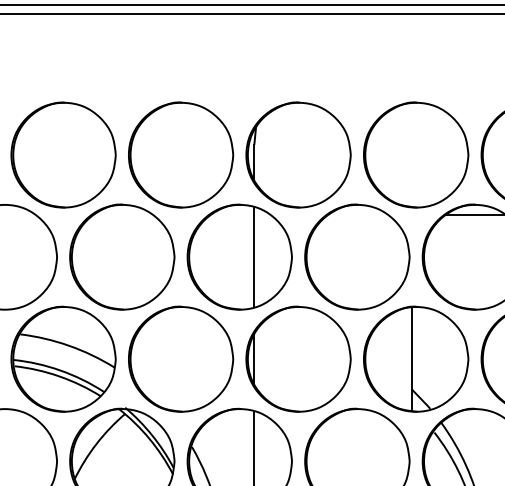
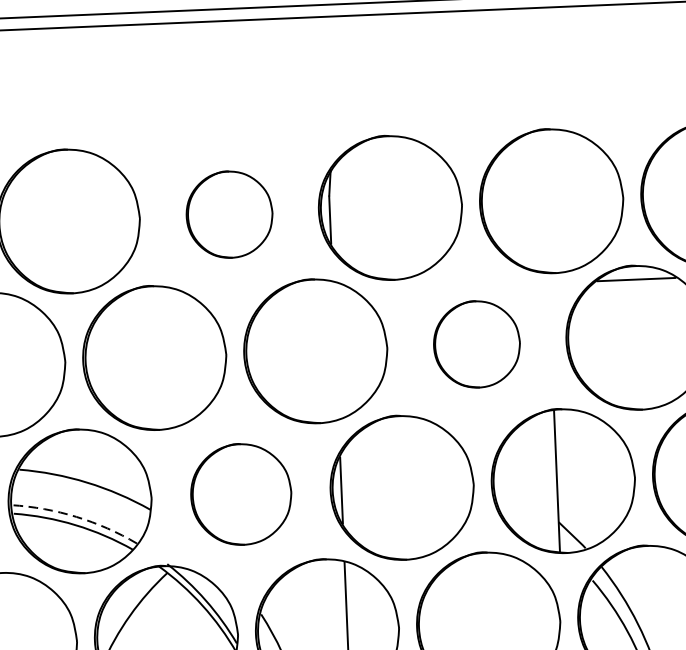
part: (181, 154) -> (229, 213), size x0.6
line: (254, 256) -> (335, 349), removed
part: (357, 256) -> (477, 343), size x0.6
part: (181, 358) -> (241, 493), size x0.7
arc: (60, 370) -> (76, 516), solid -> dashed

